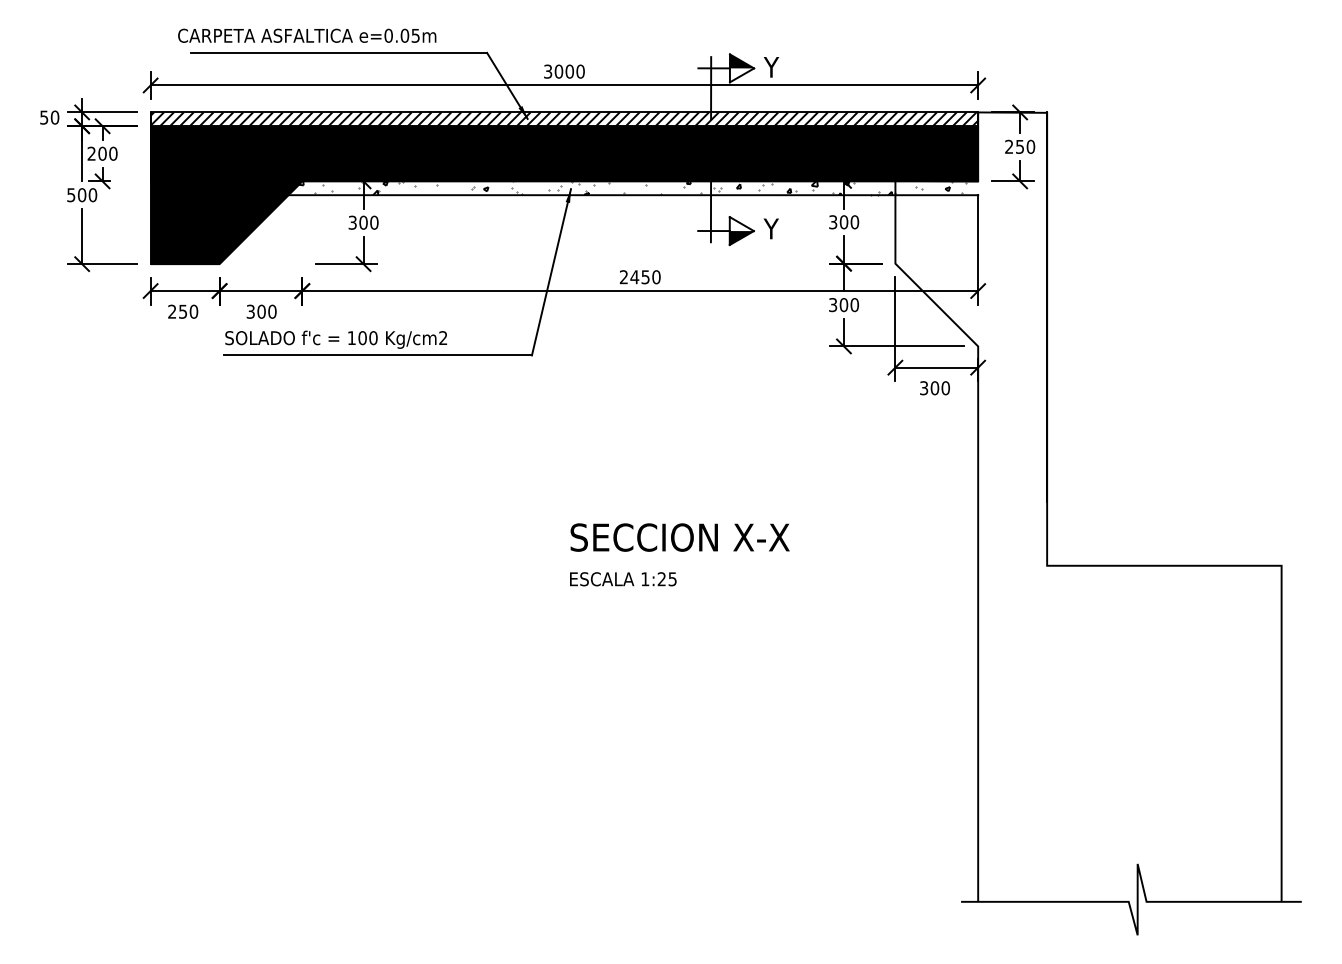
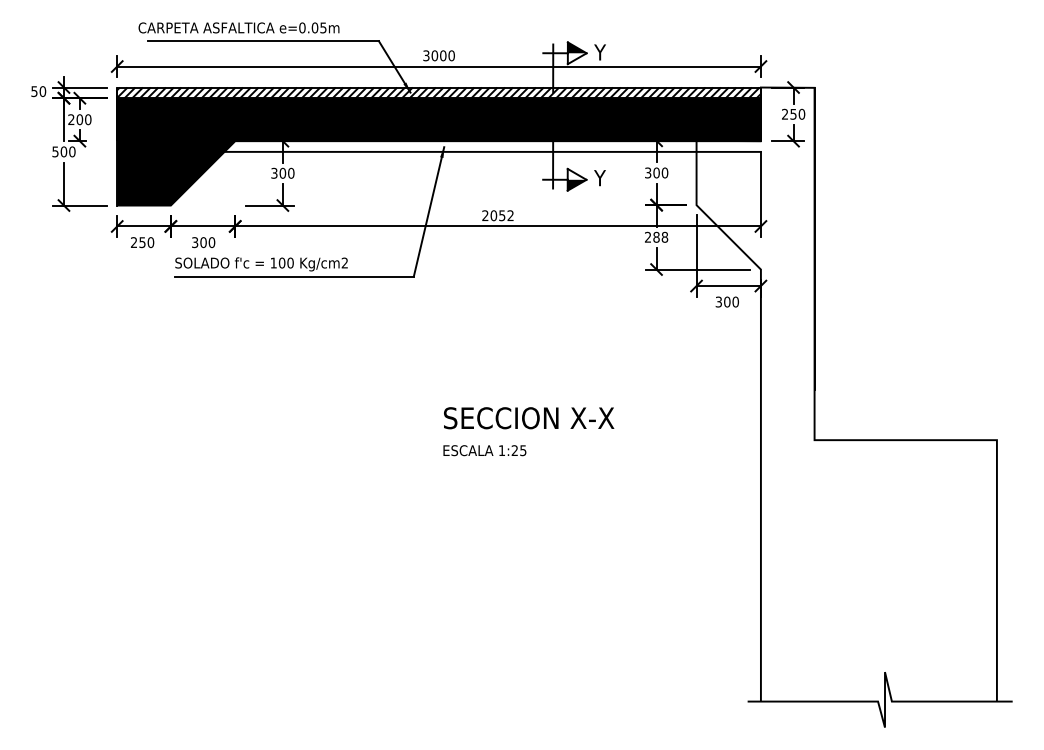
hatch: (631, 188) -> (491, 146), removed
text: (644, 276) -> (501, 215), 2450 -> 2052
text: (843, 305) -> (656, 237), 300 -> 288

